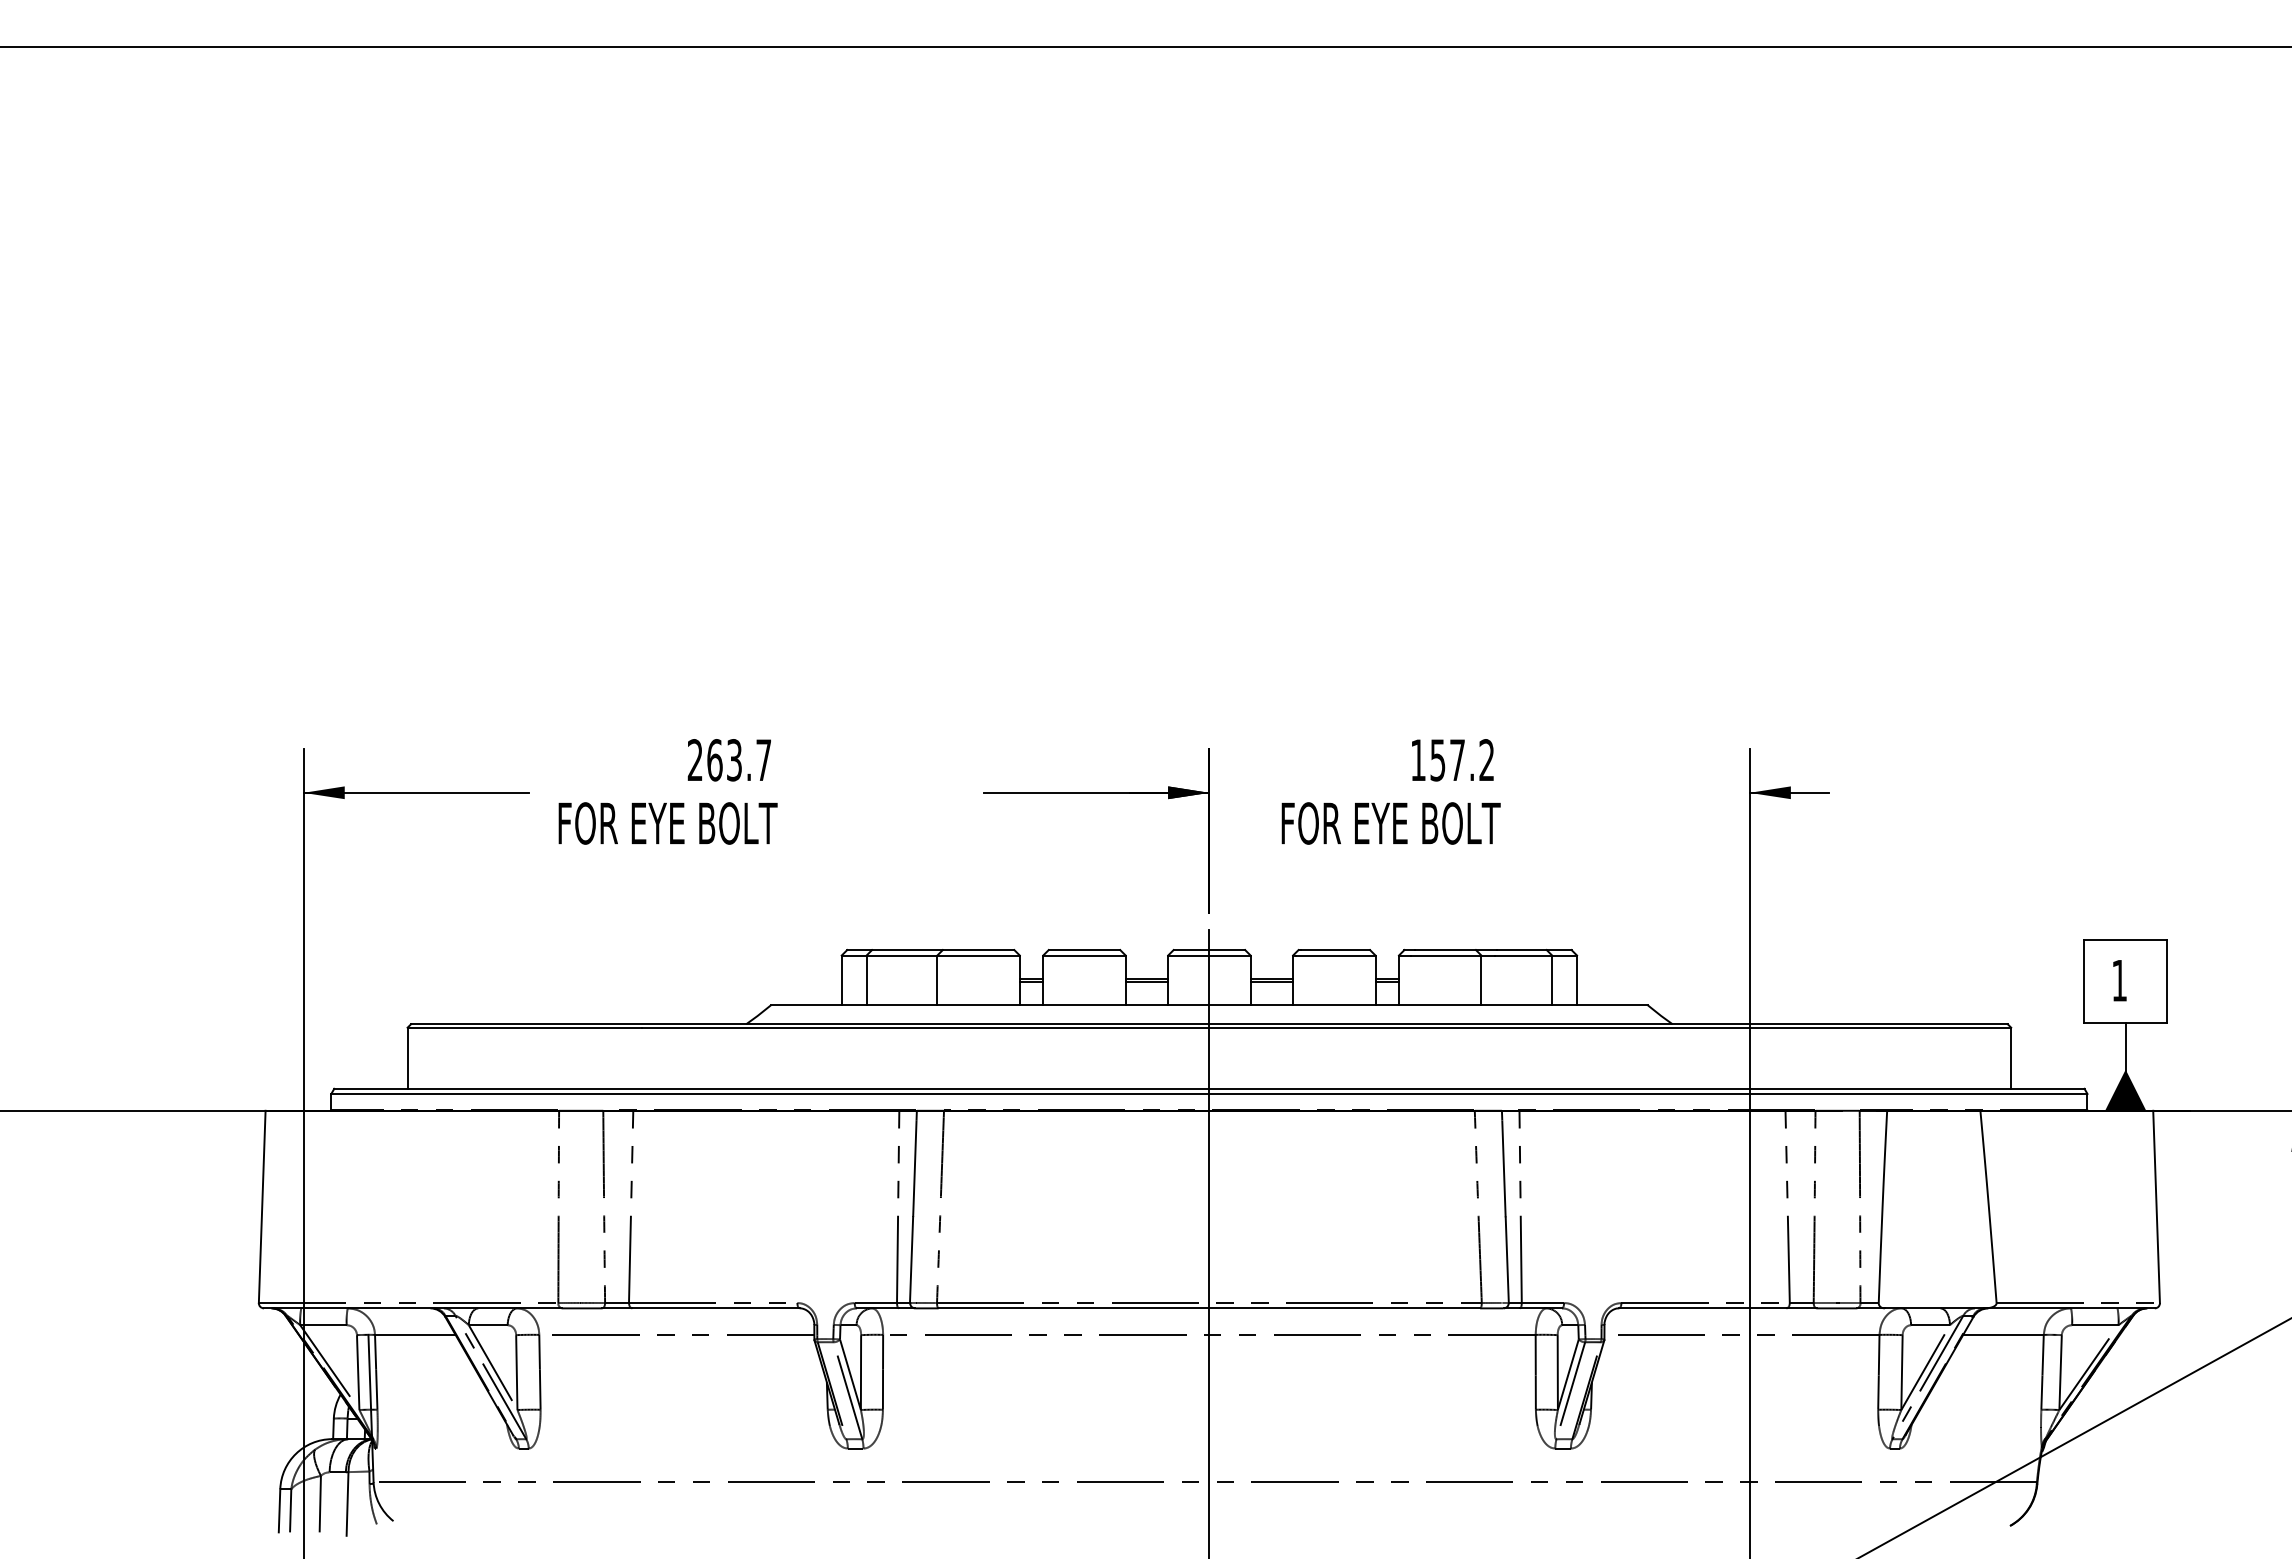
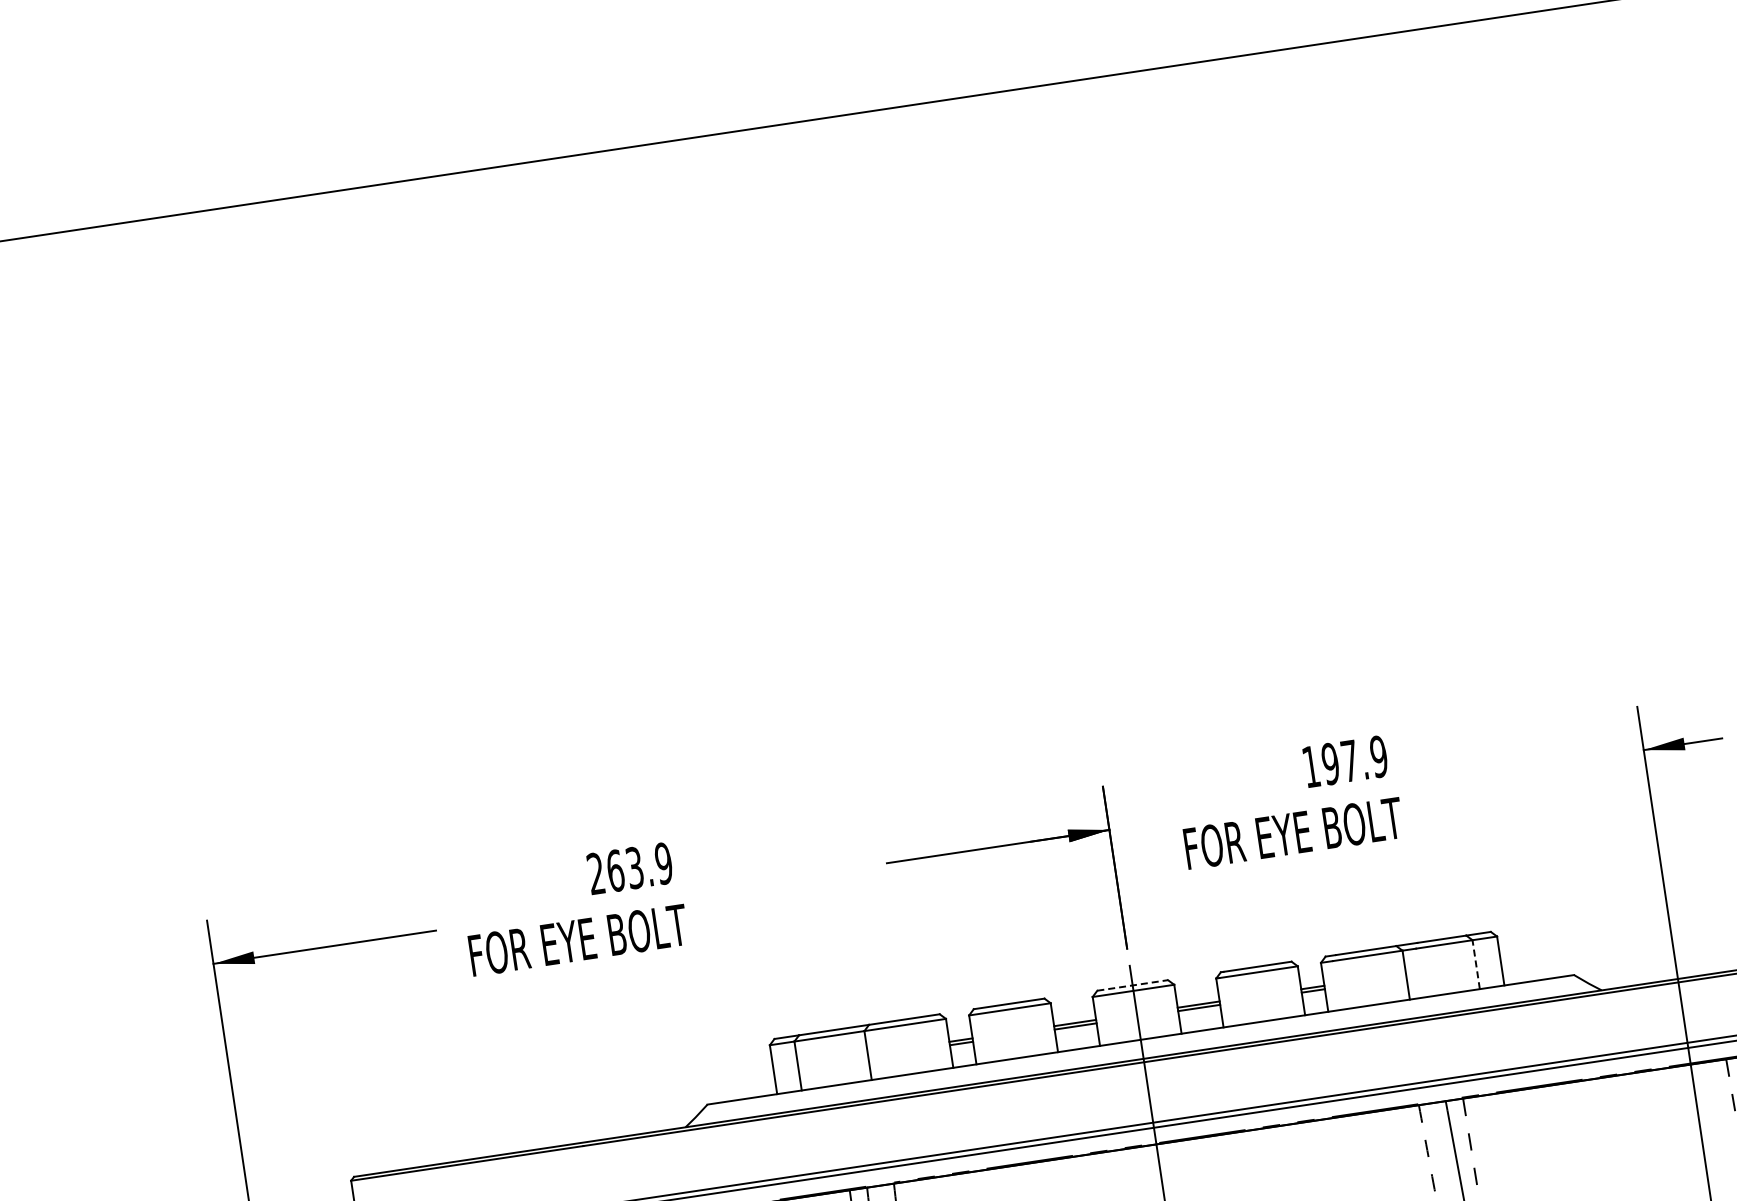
text: (763, 760) -> (663, 863), 263.7 -> 263.9
text: (1462, 760) -> (1354, 760), 157.2 -> 197.9
line: (1209, 950) -> (1132, 985), solid -> dashed
line: (1552, 980) -> (1476, 964), solid -> dashed

